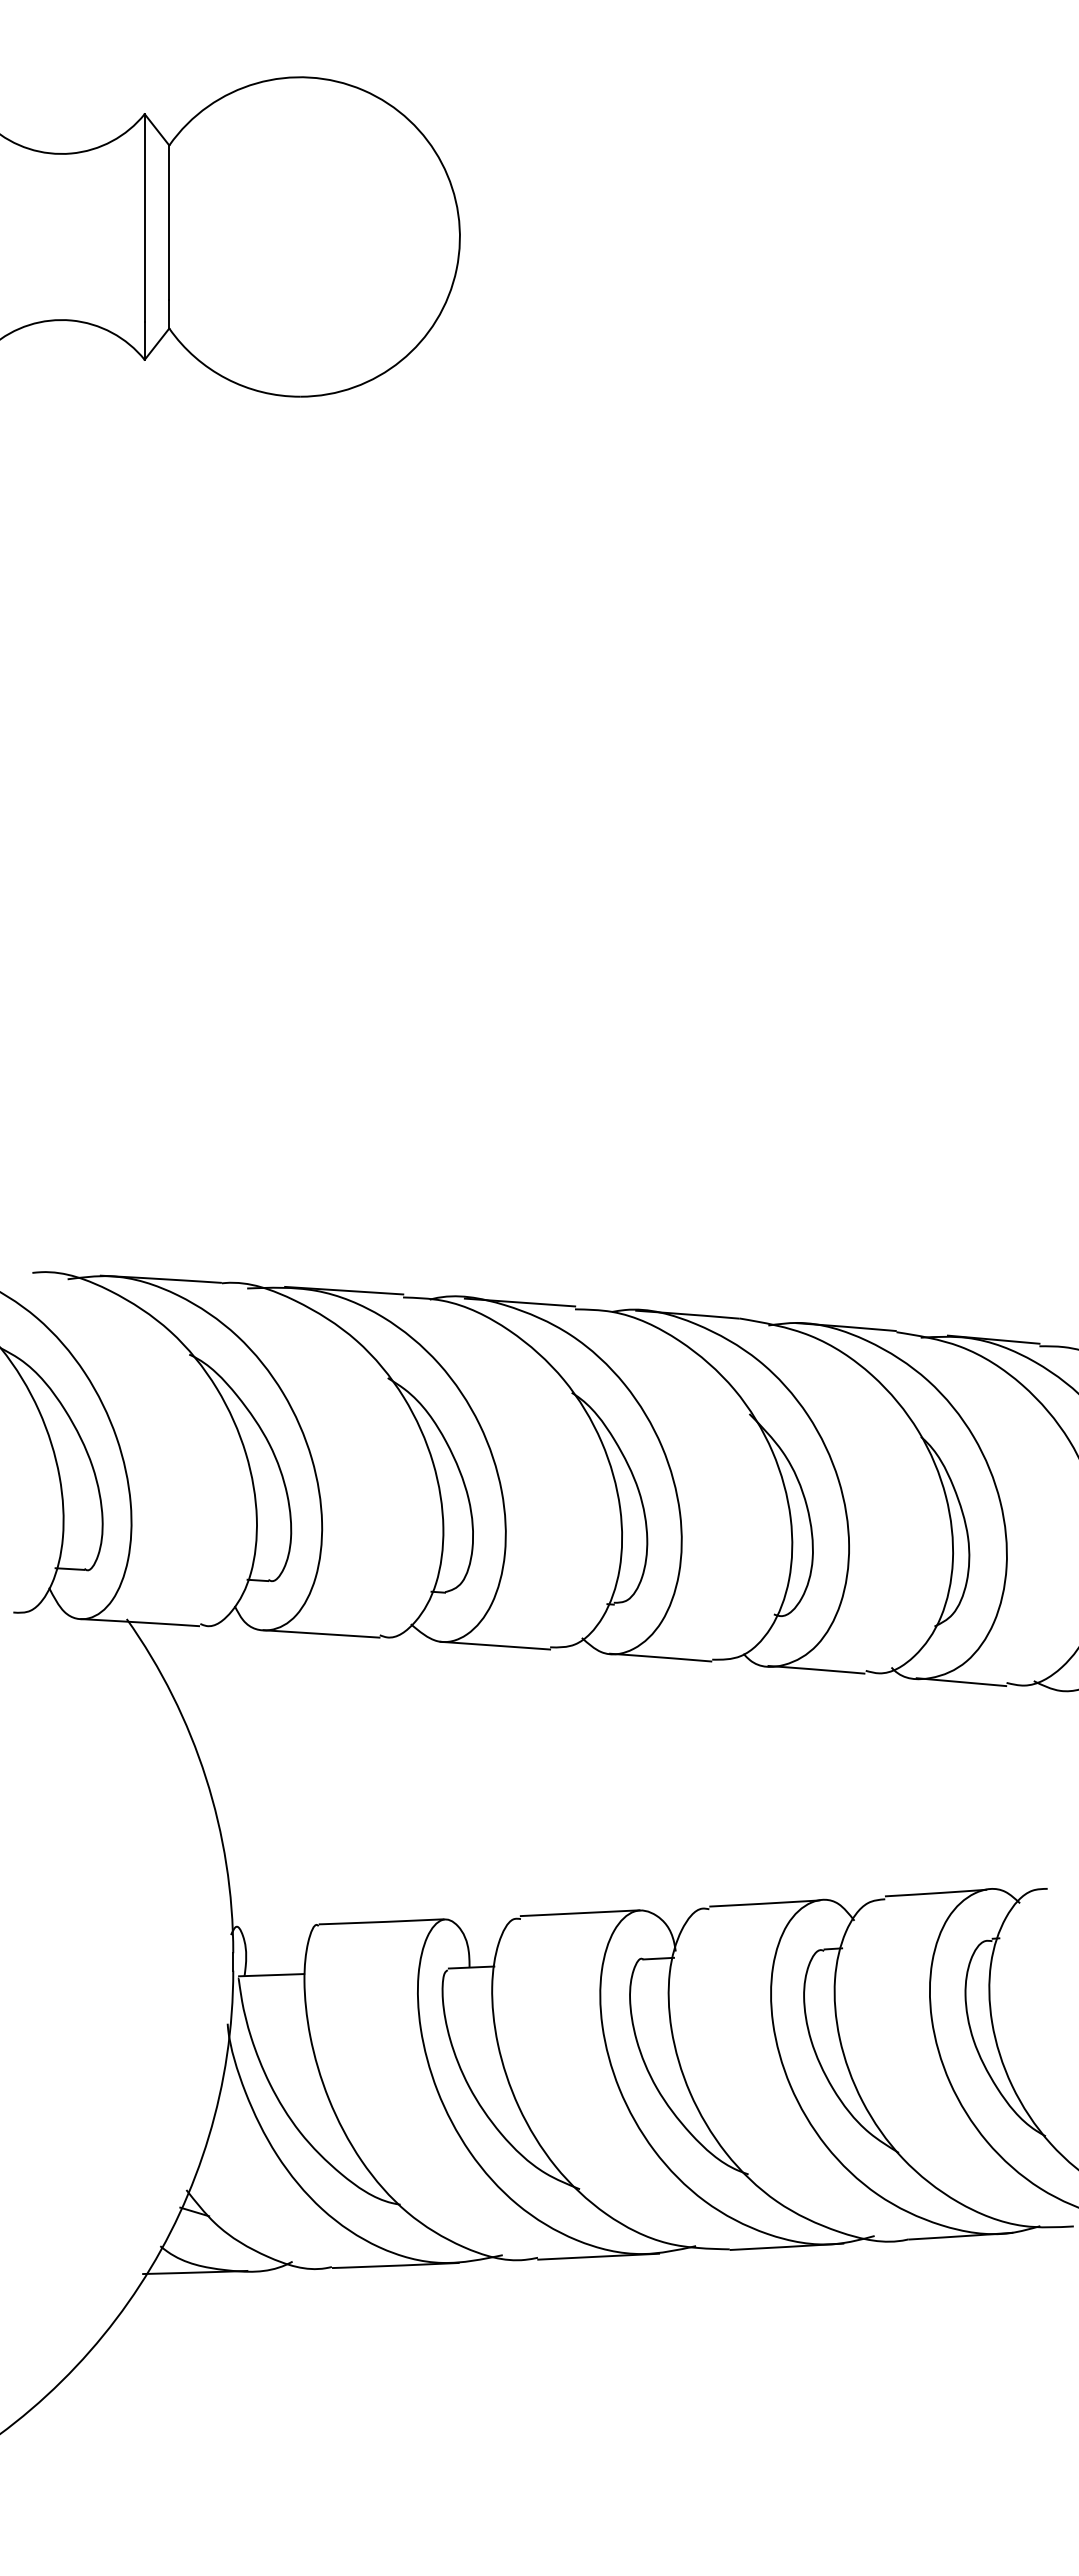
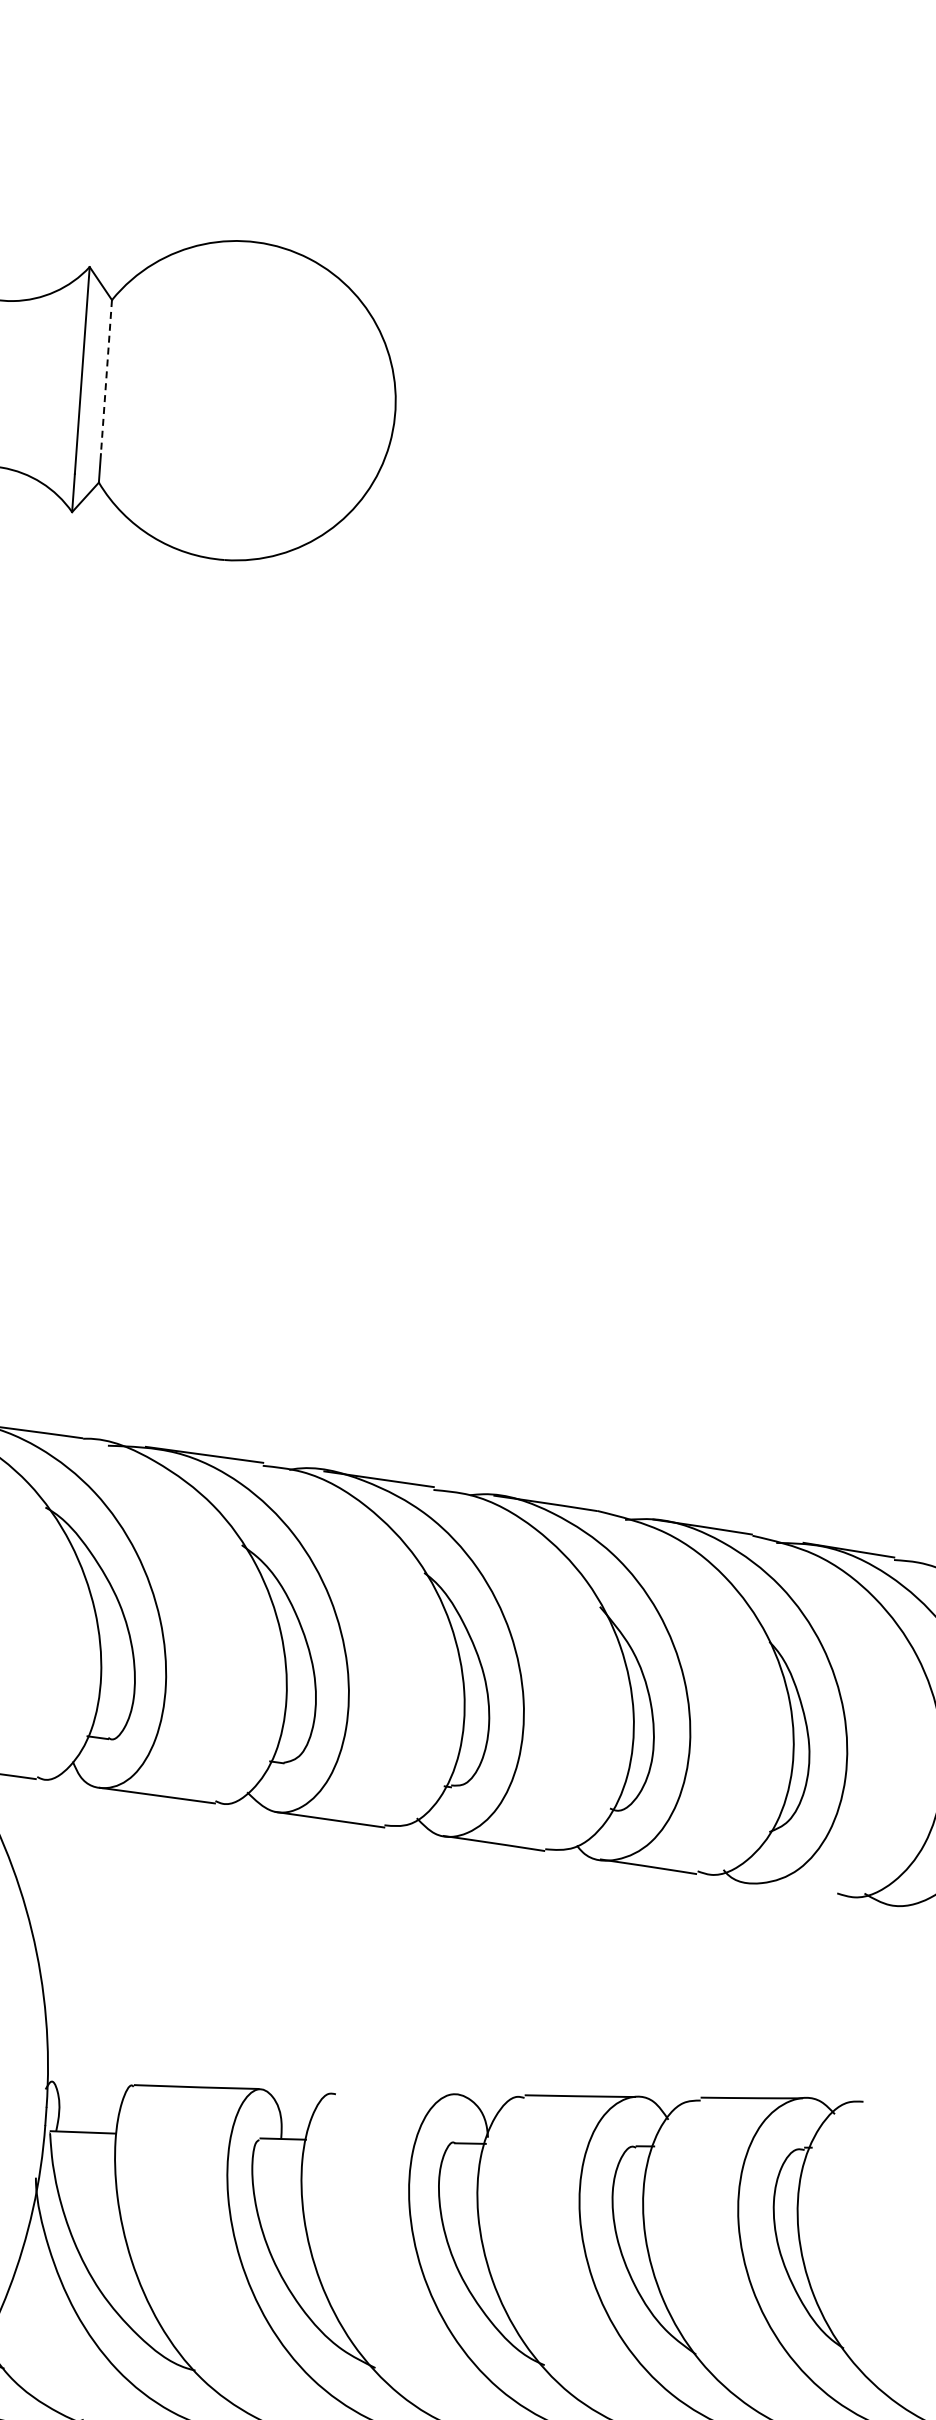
line: (169, 223) -> (106, 377), solid -> dashed
line: (961, 1682) -> (792, 1889), removed
line: (579, 1913) -> (394, 2092), removed

